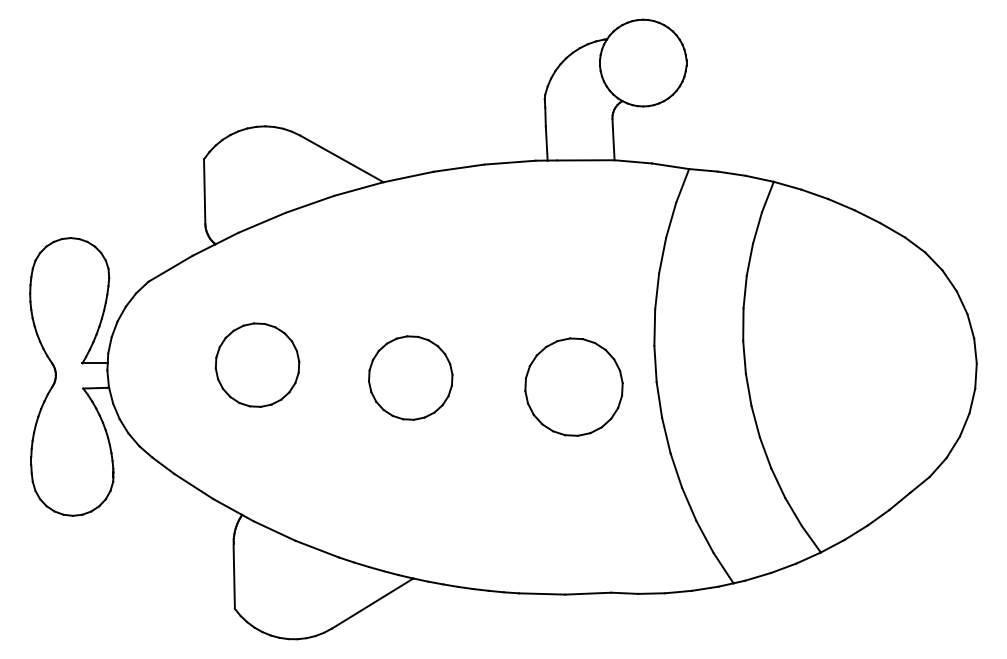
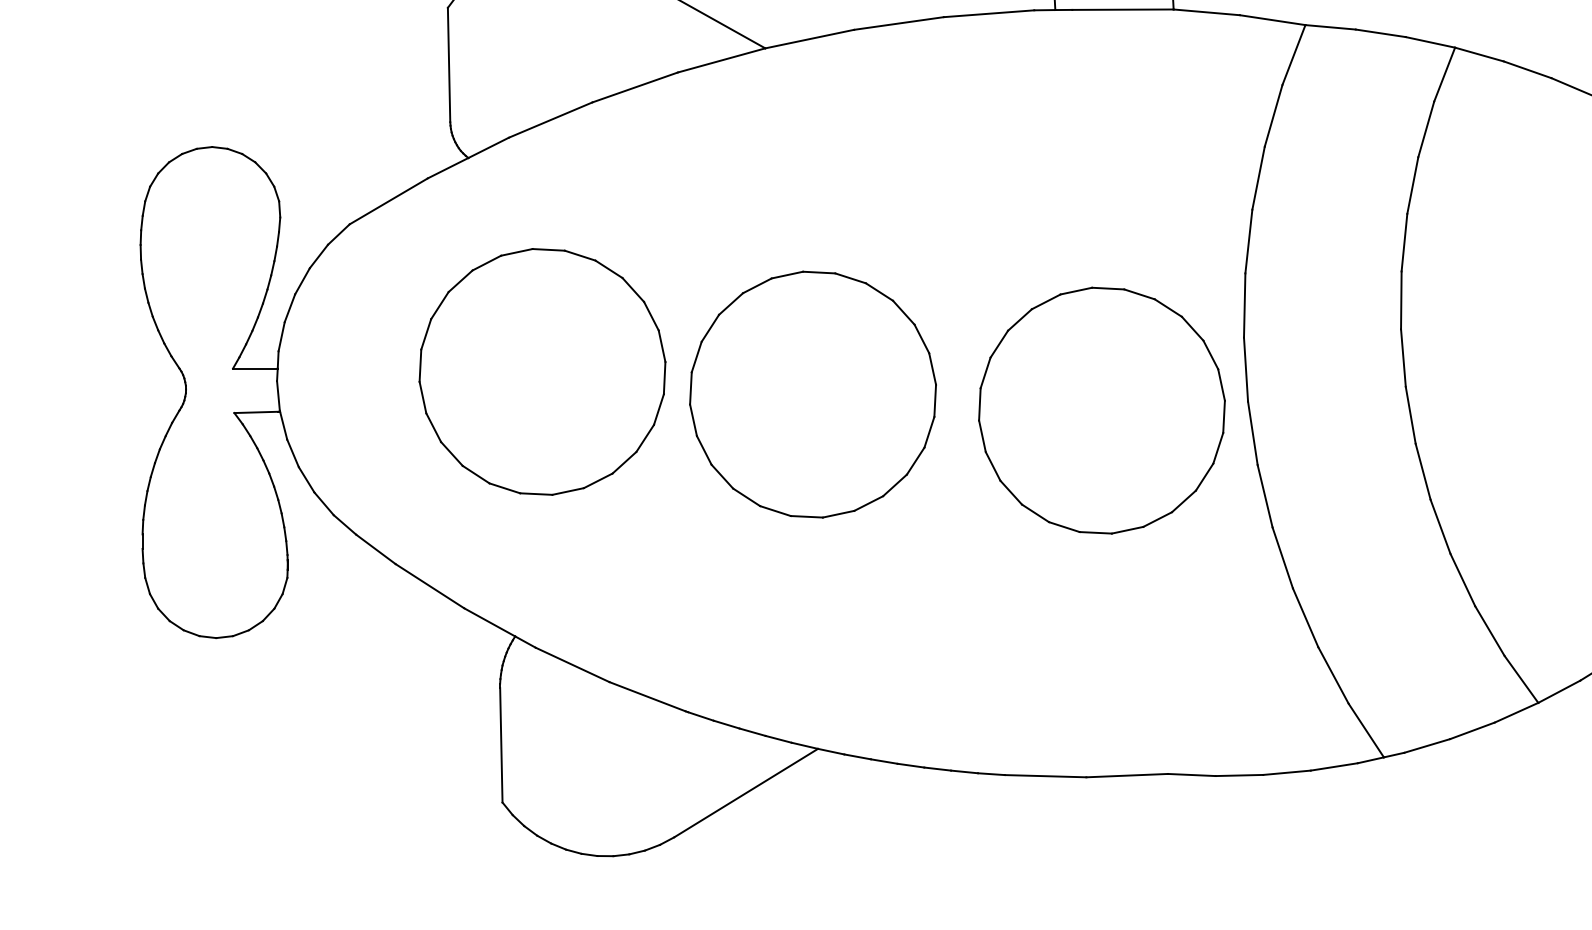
part: (257, 364) -> (542, 370), size x1.67
part: (410, 377) -> (812, 393), size x1.67
part: (573, 386) -> (1101, 409), size x1.43

